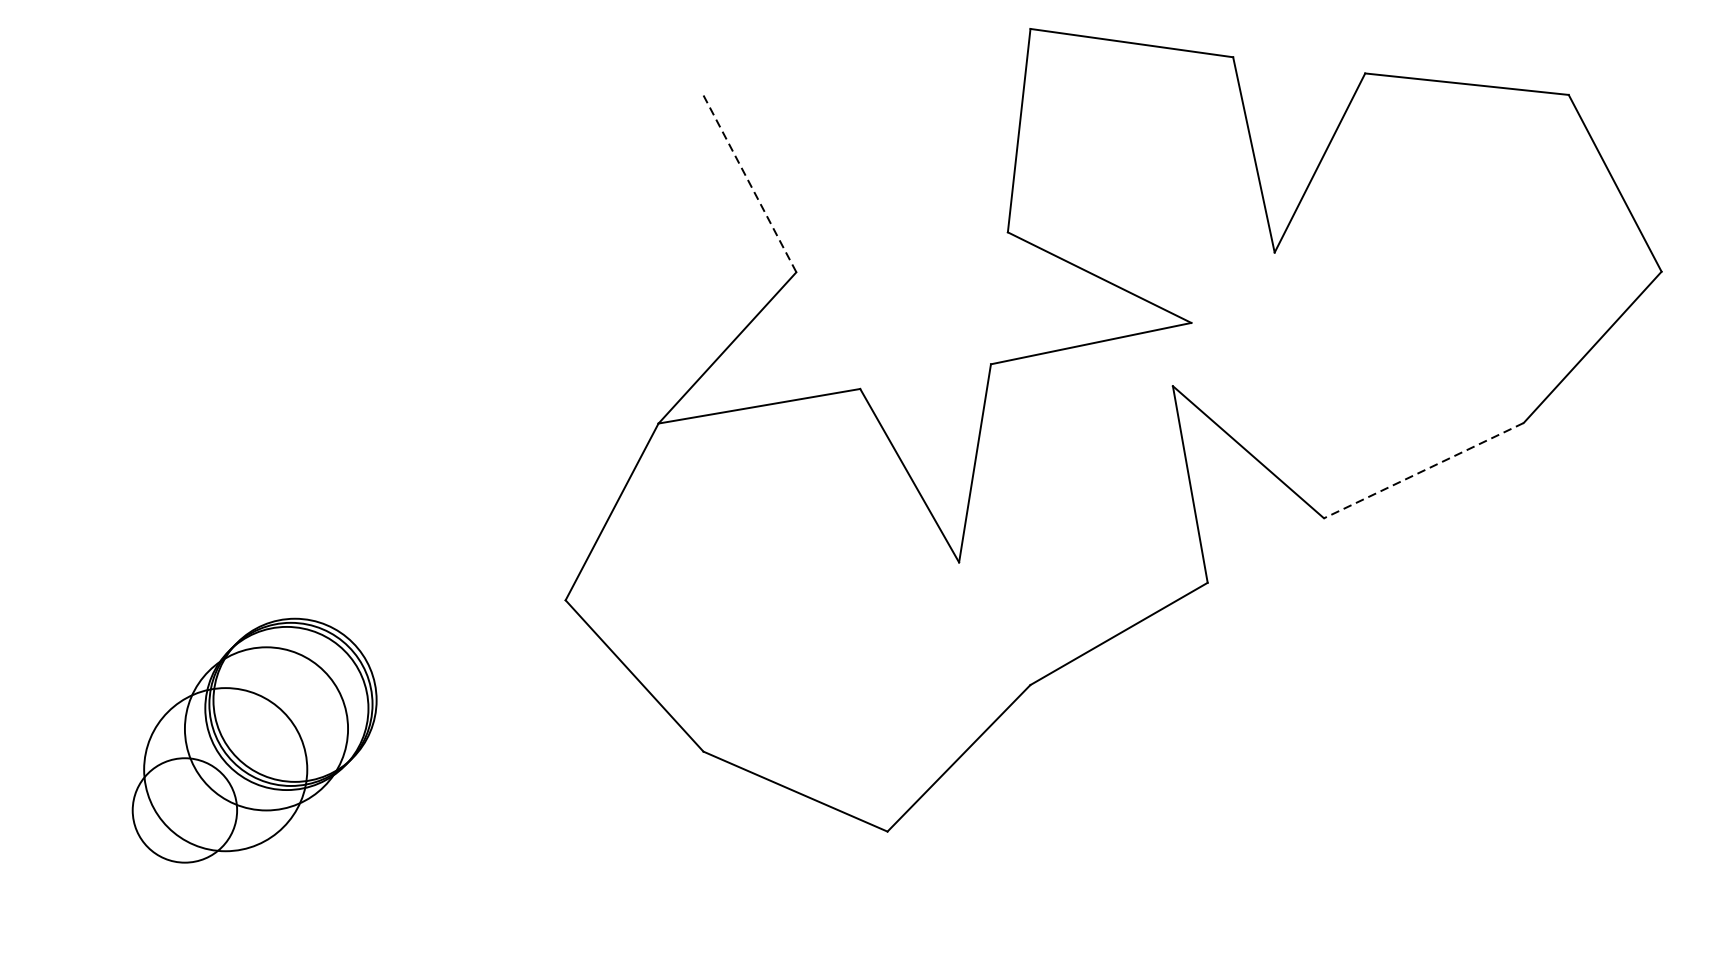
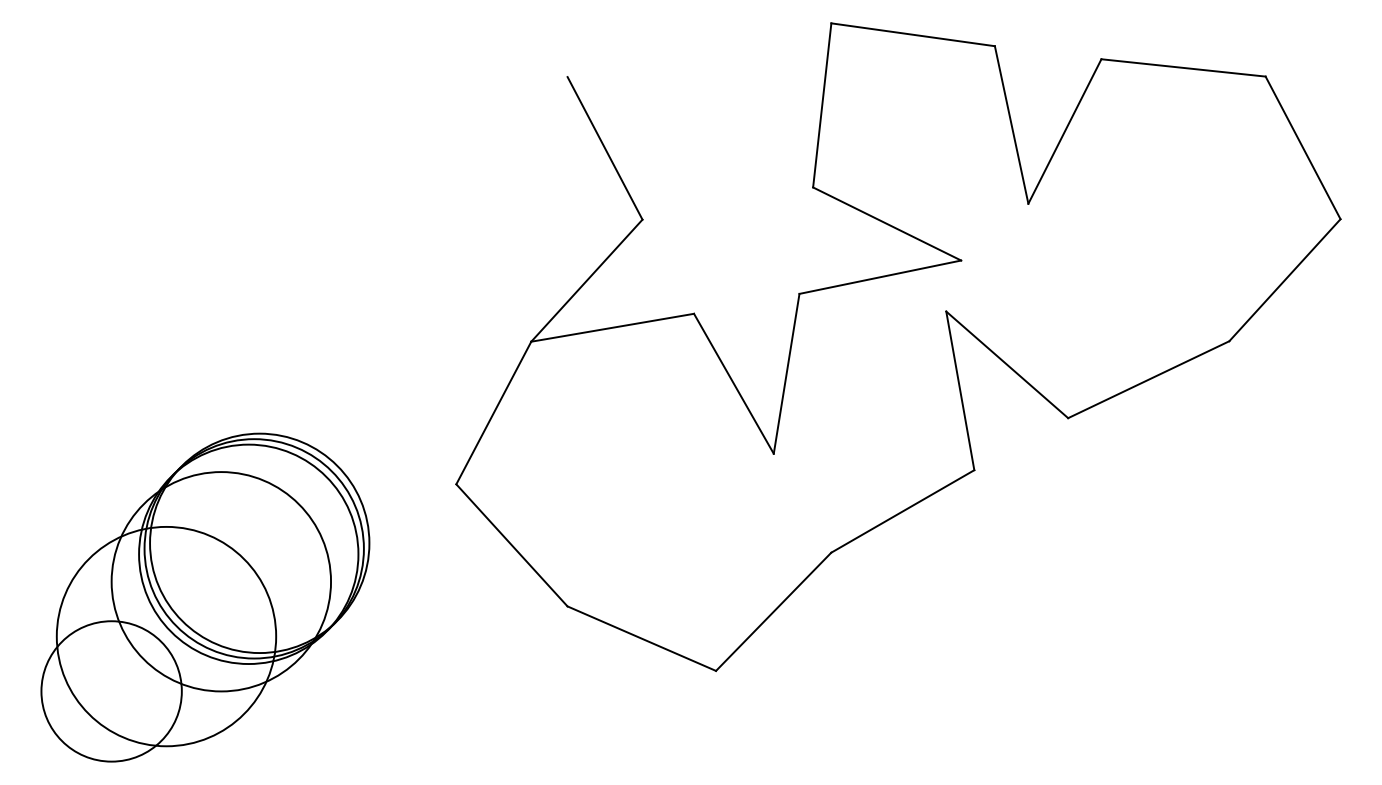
line: (750, 184) -> (605, 148), dashed -> solid
line: (1423, 470) -> (1148, 379), dashed -> solid
part: (254, 740) -> (205, 597), size x1.67

